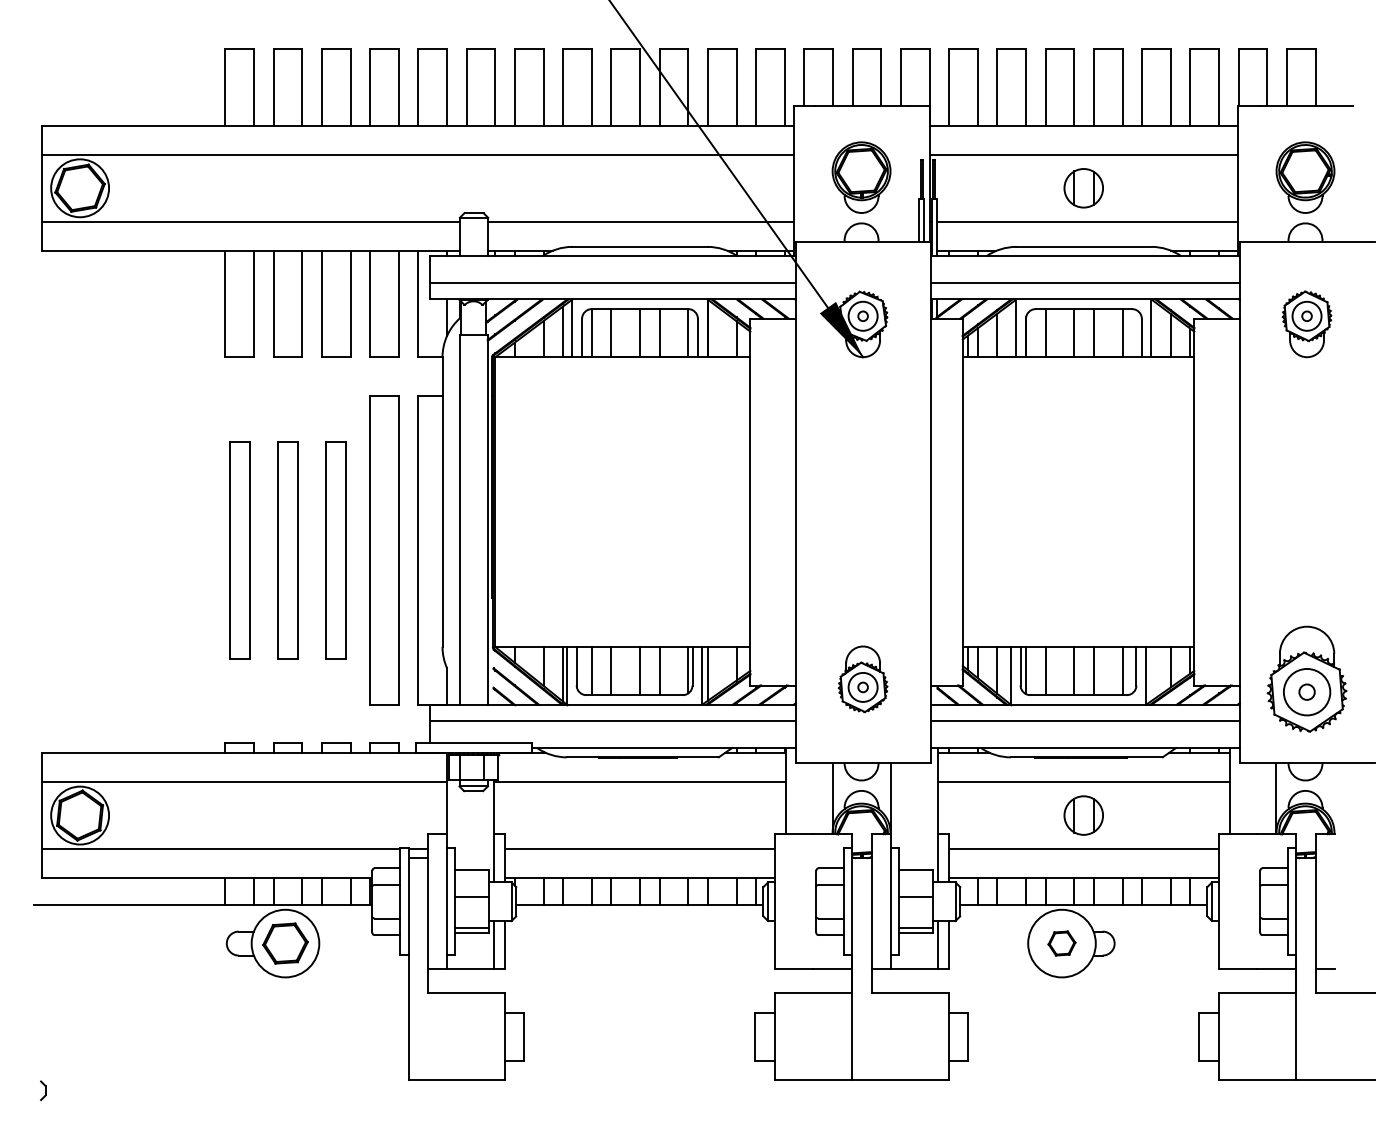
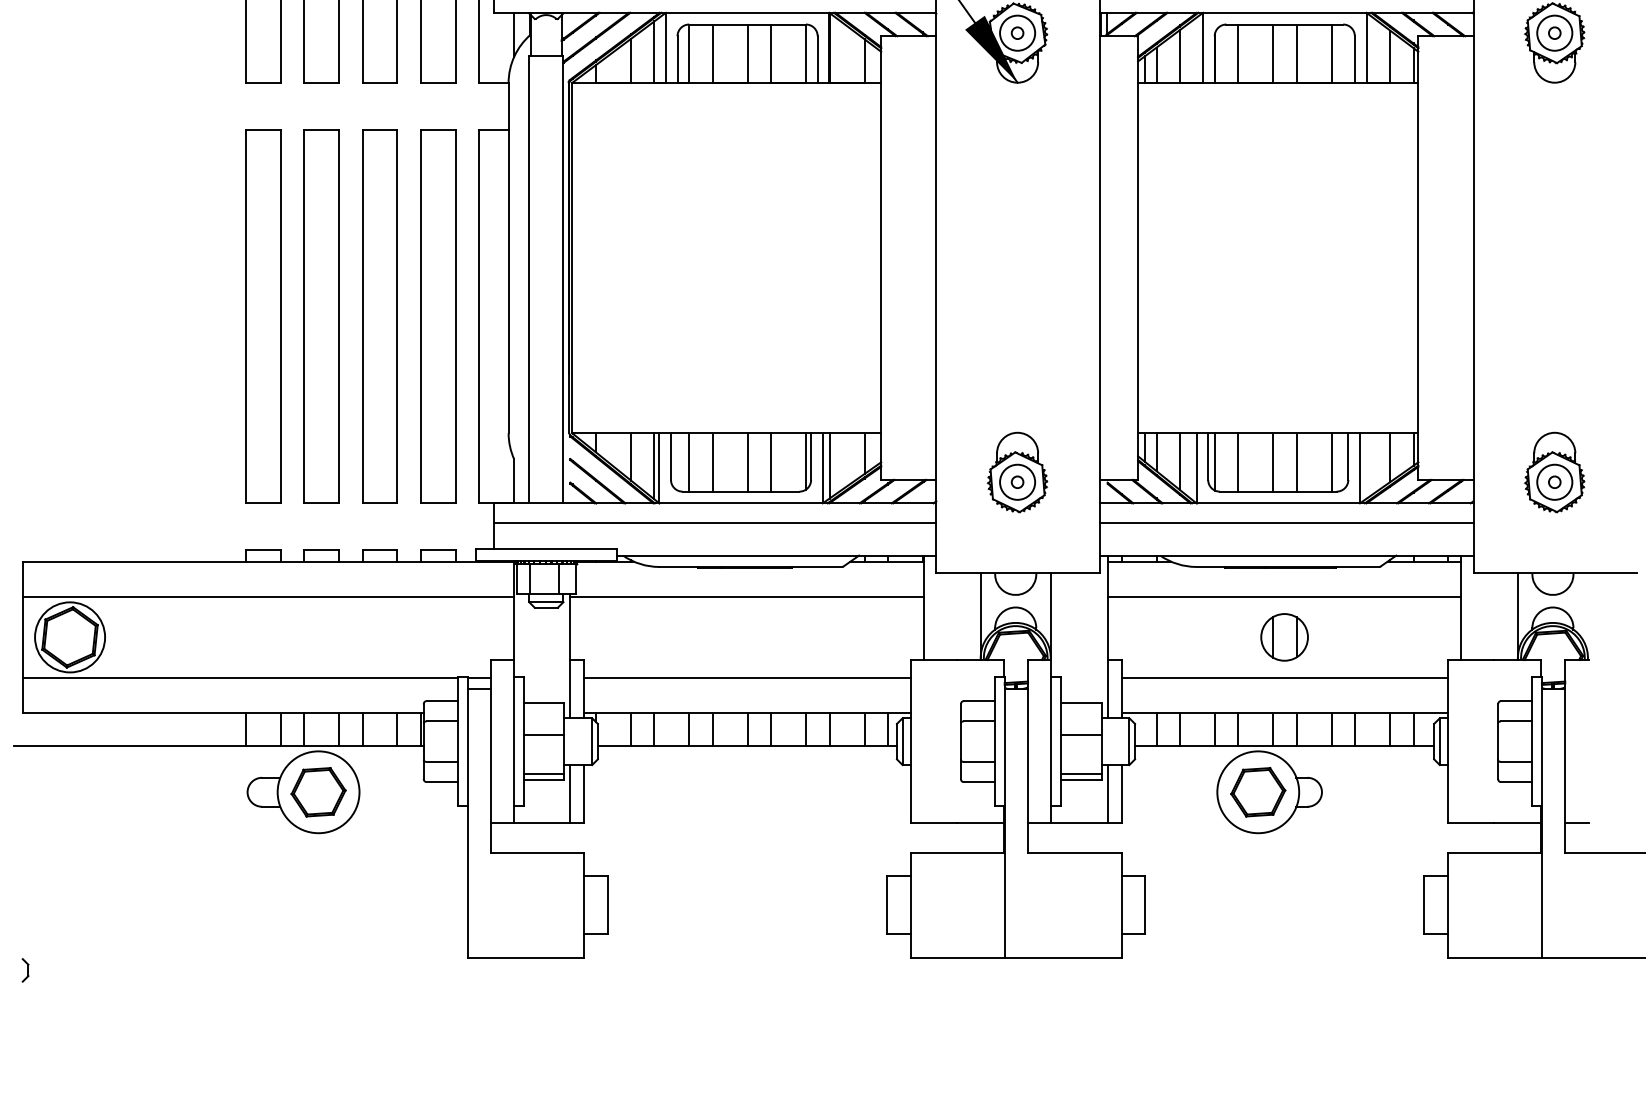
part: (239, 550) -> (262, 316), size x1.43
part: (287, 550) -> (321, 316), size x1.43
part: (336, 550) -> (380, 316), size x1.43
part: (1306, 679) -> (1554, 472), size x0.62
part: (1061, 943) -> (1257, 792), size x1.67

